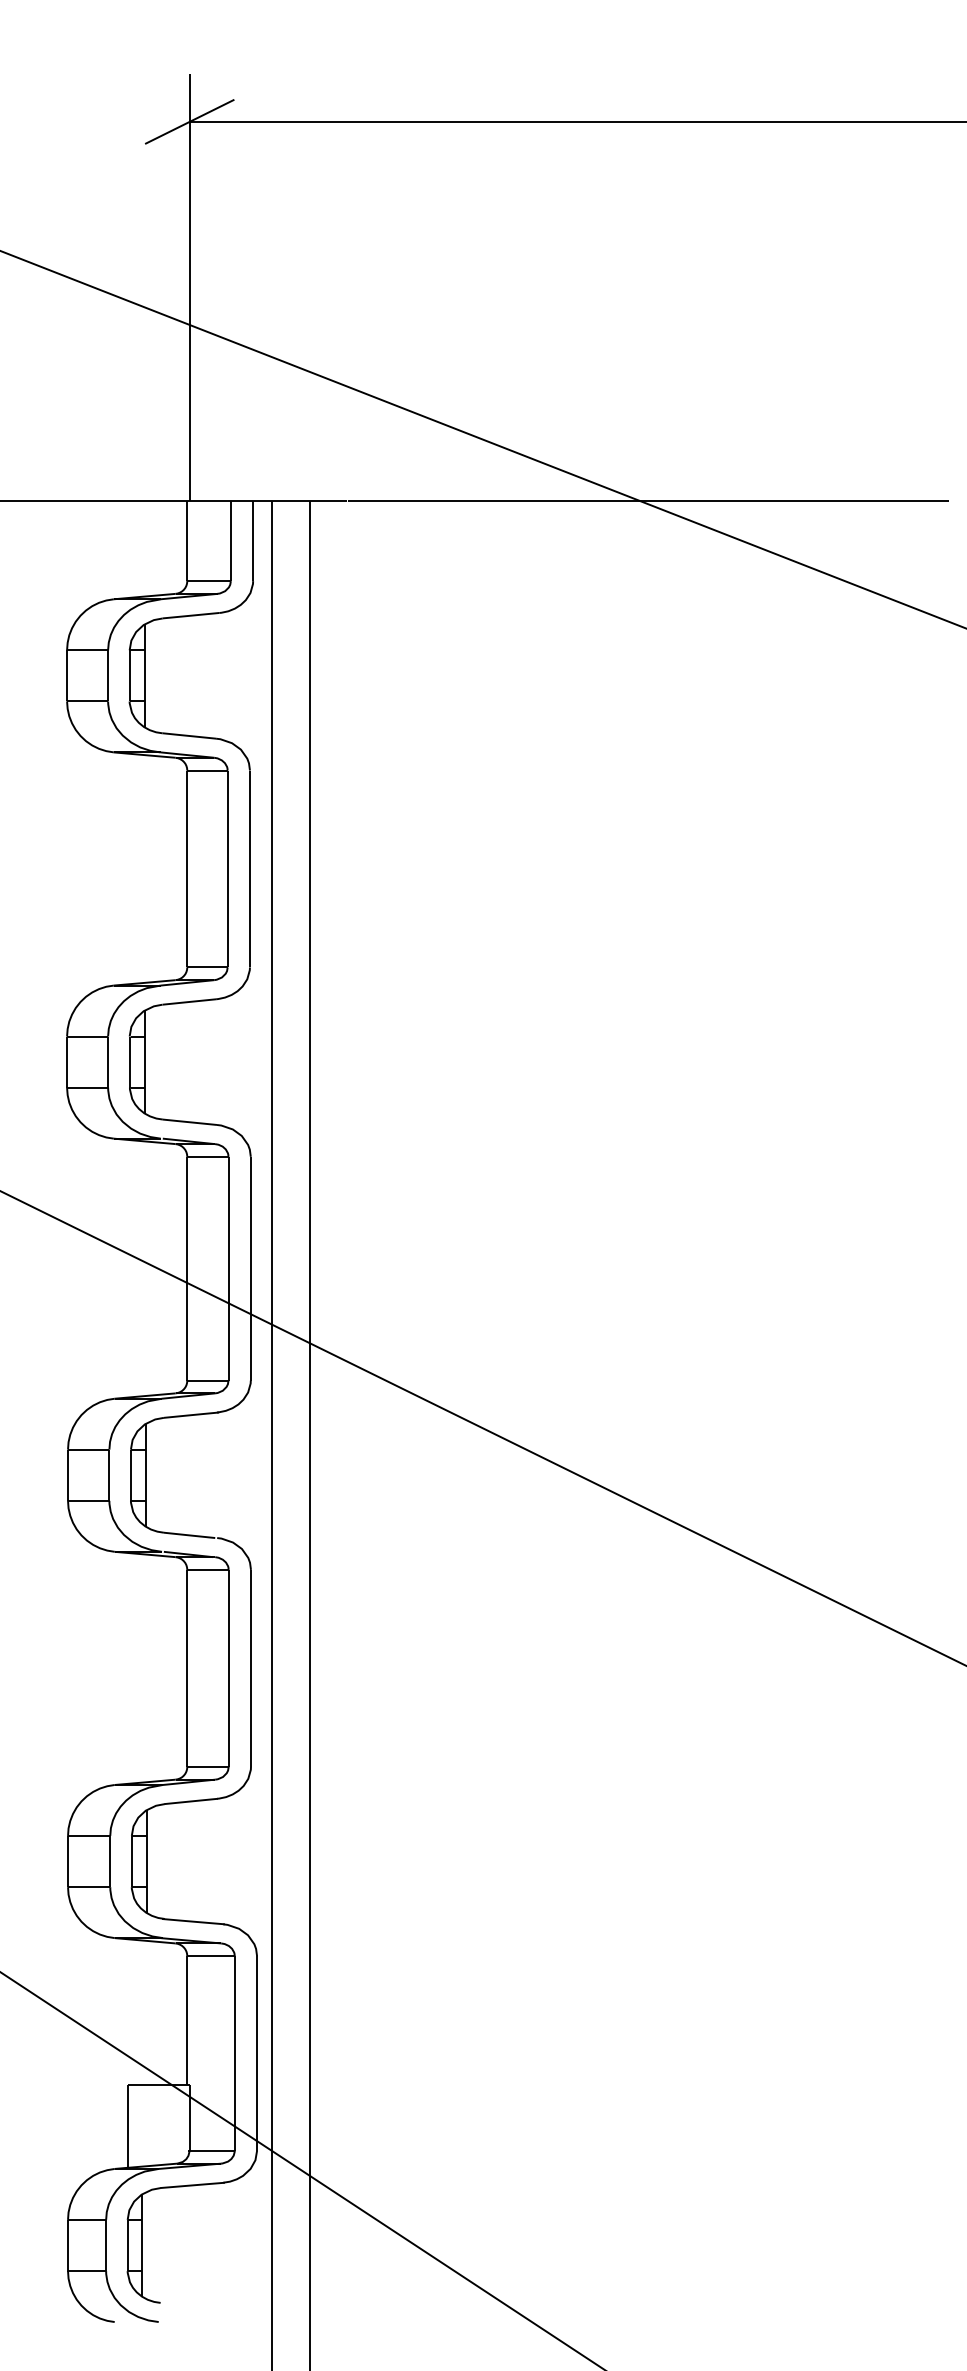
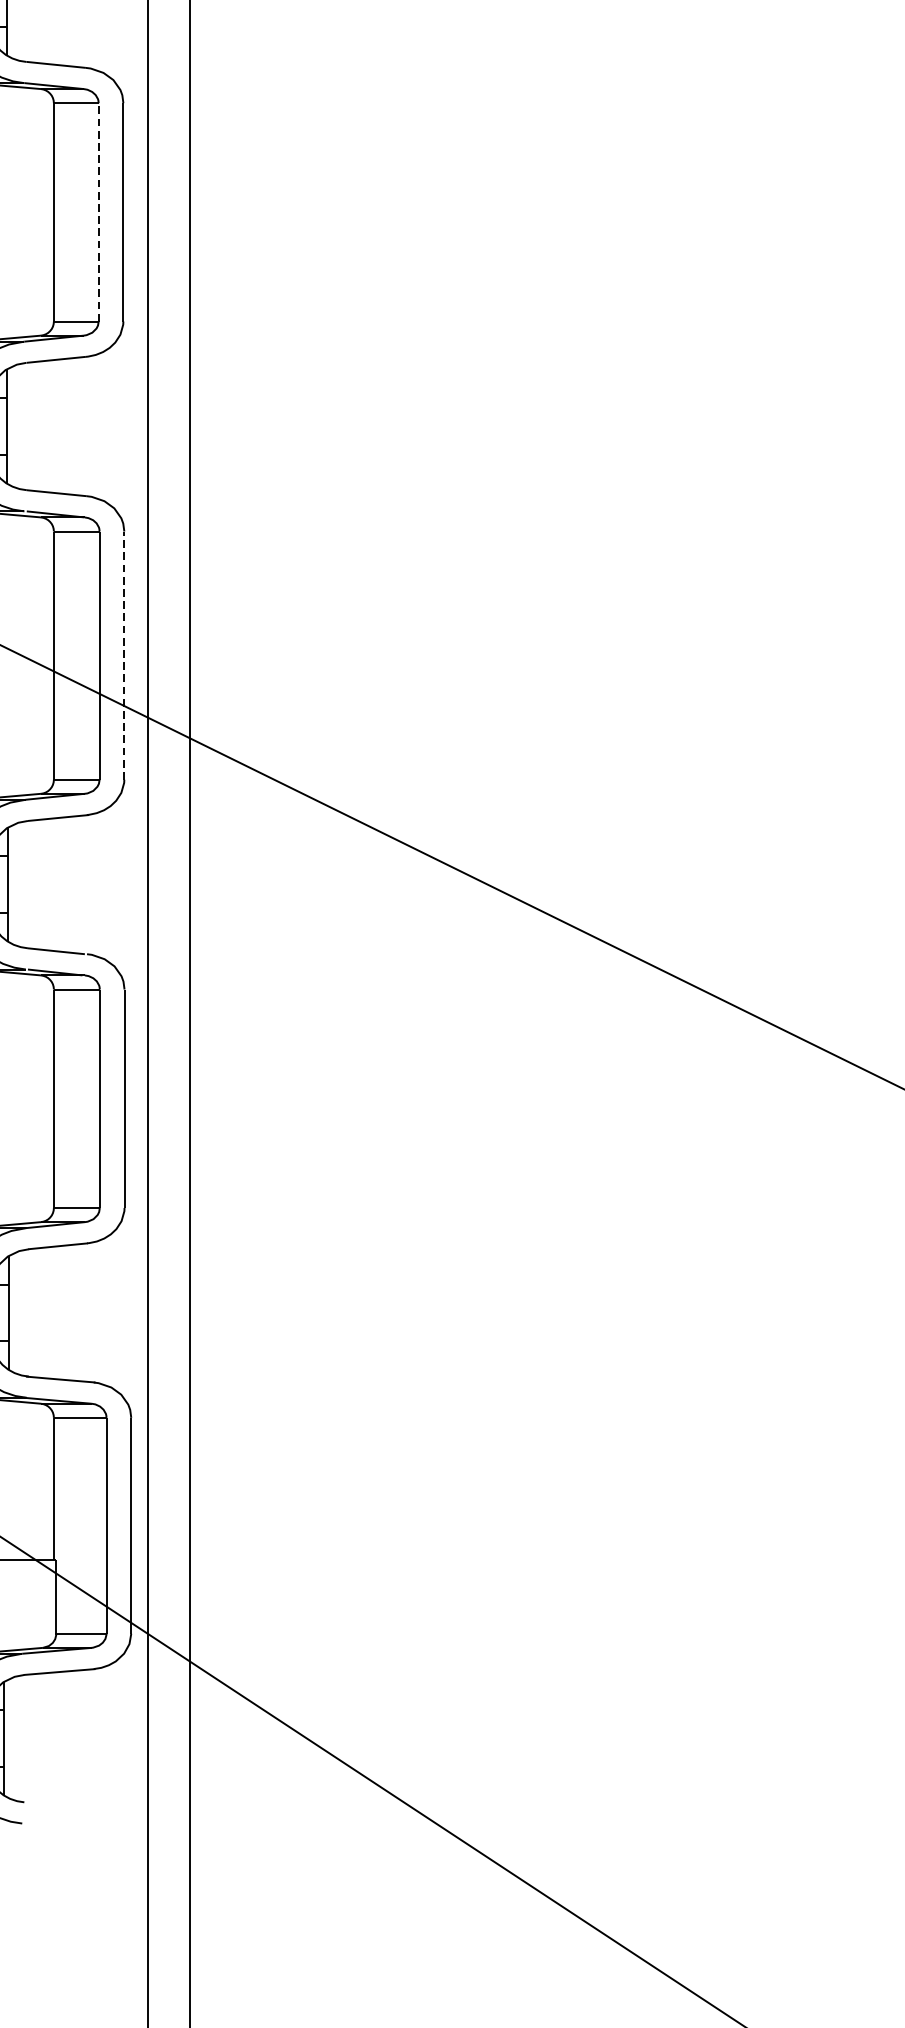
line: (227, 868) -> (98, 211), solid -> dashed
line: (250, 1268) -> (123, 655), solid -> dashed

